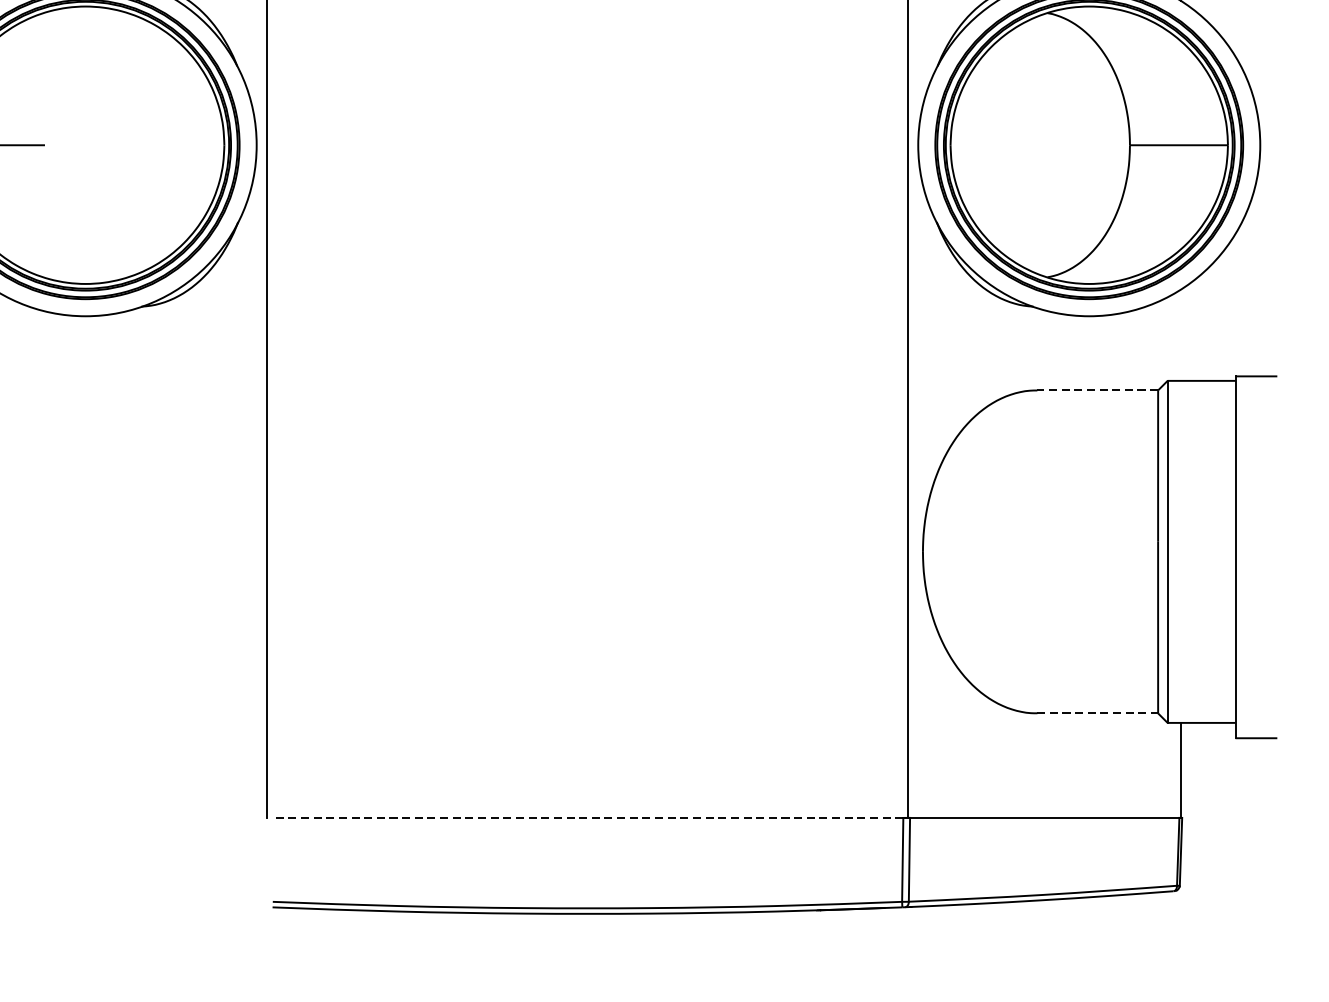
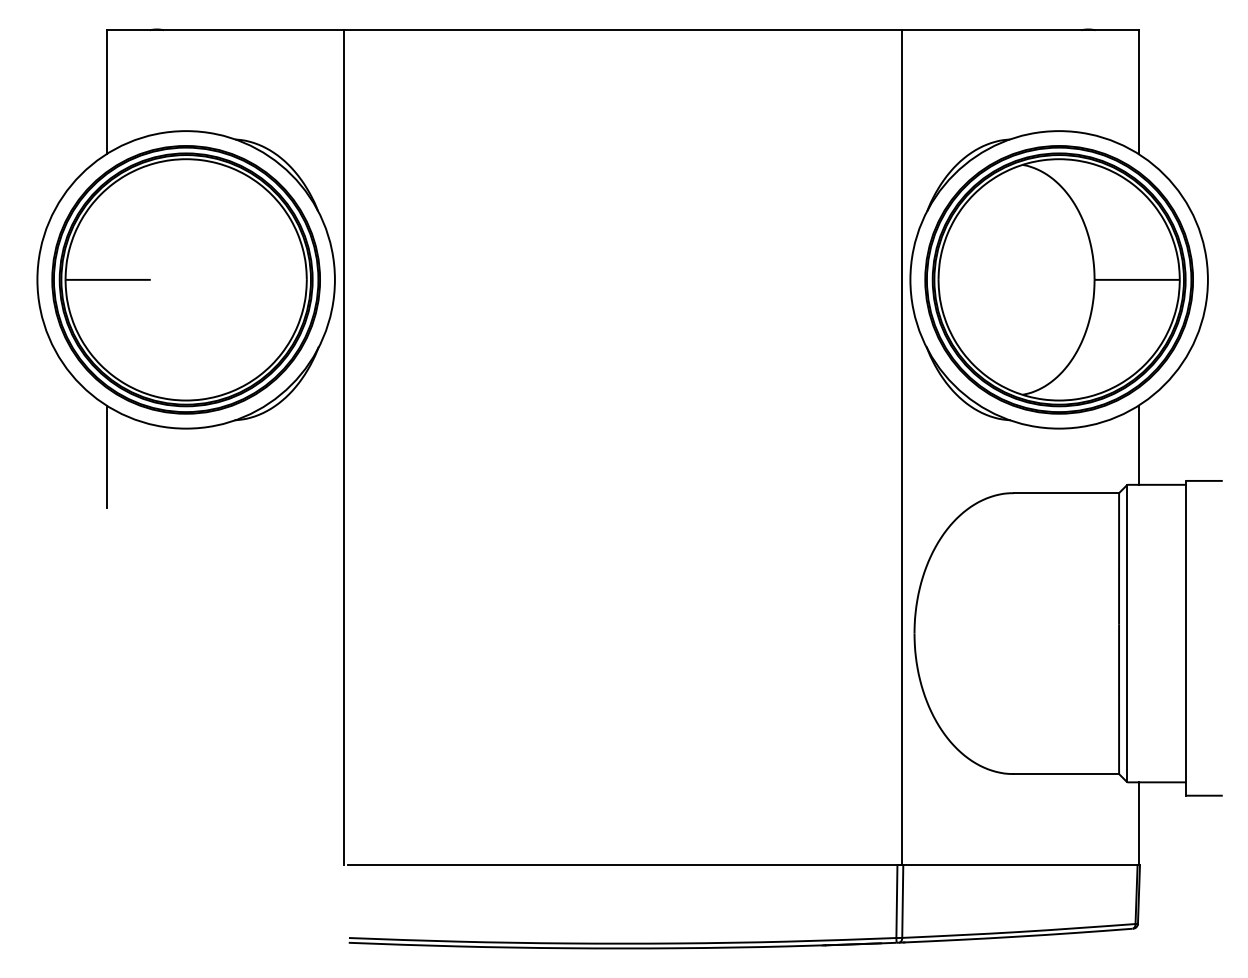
line: (1180, 334) -> (1138, 444), added
line: (1097, 390) -> (1066, 493), dashed -> solid
line: (1097, 713) -> (1066, 774), dashed -> solid
line: (587, 818) -> (622, 865), dashed -> solid

